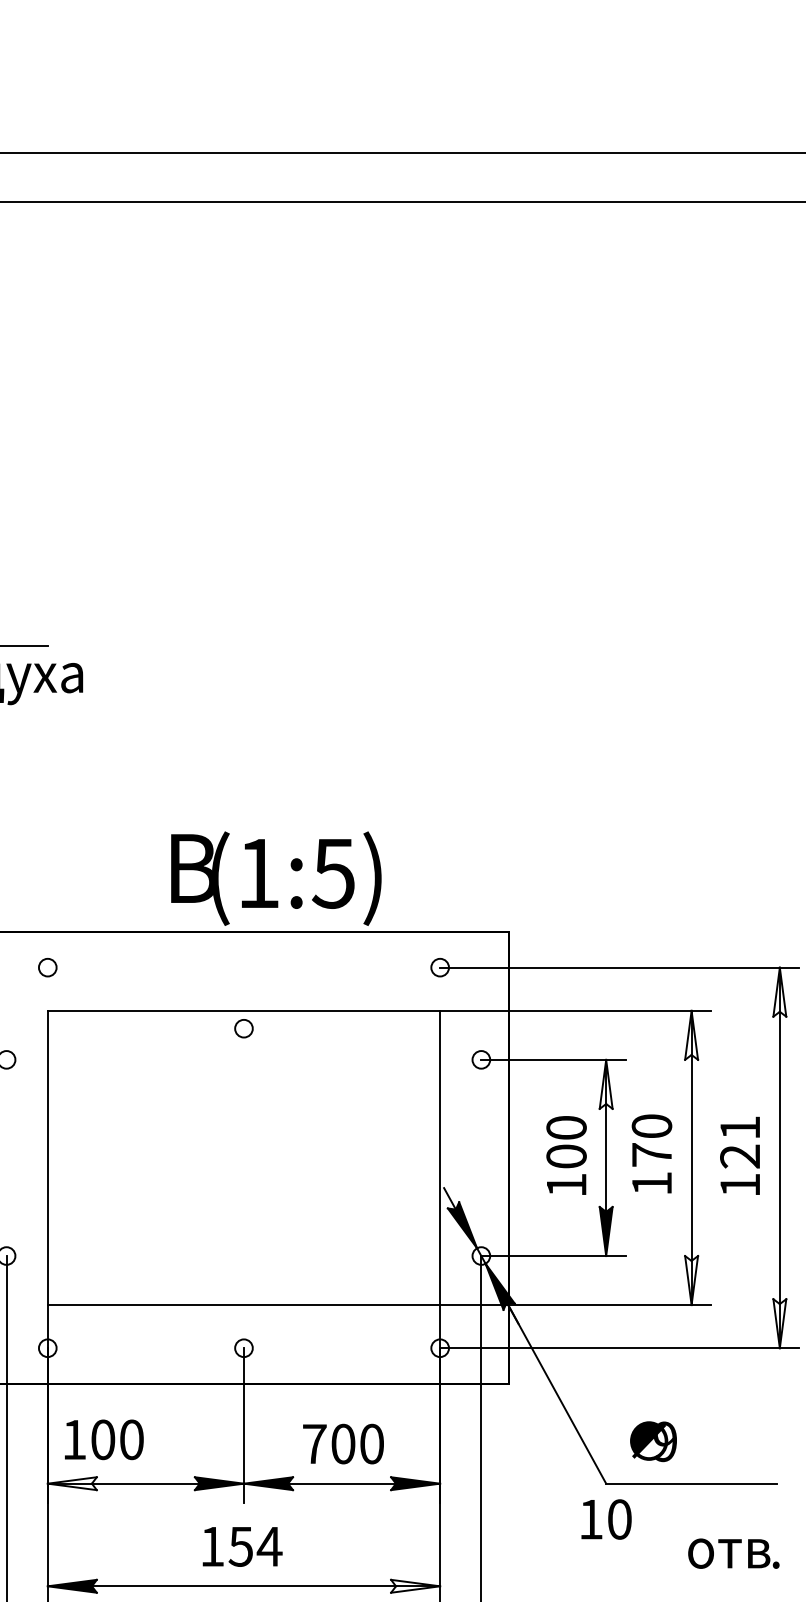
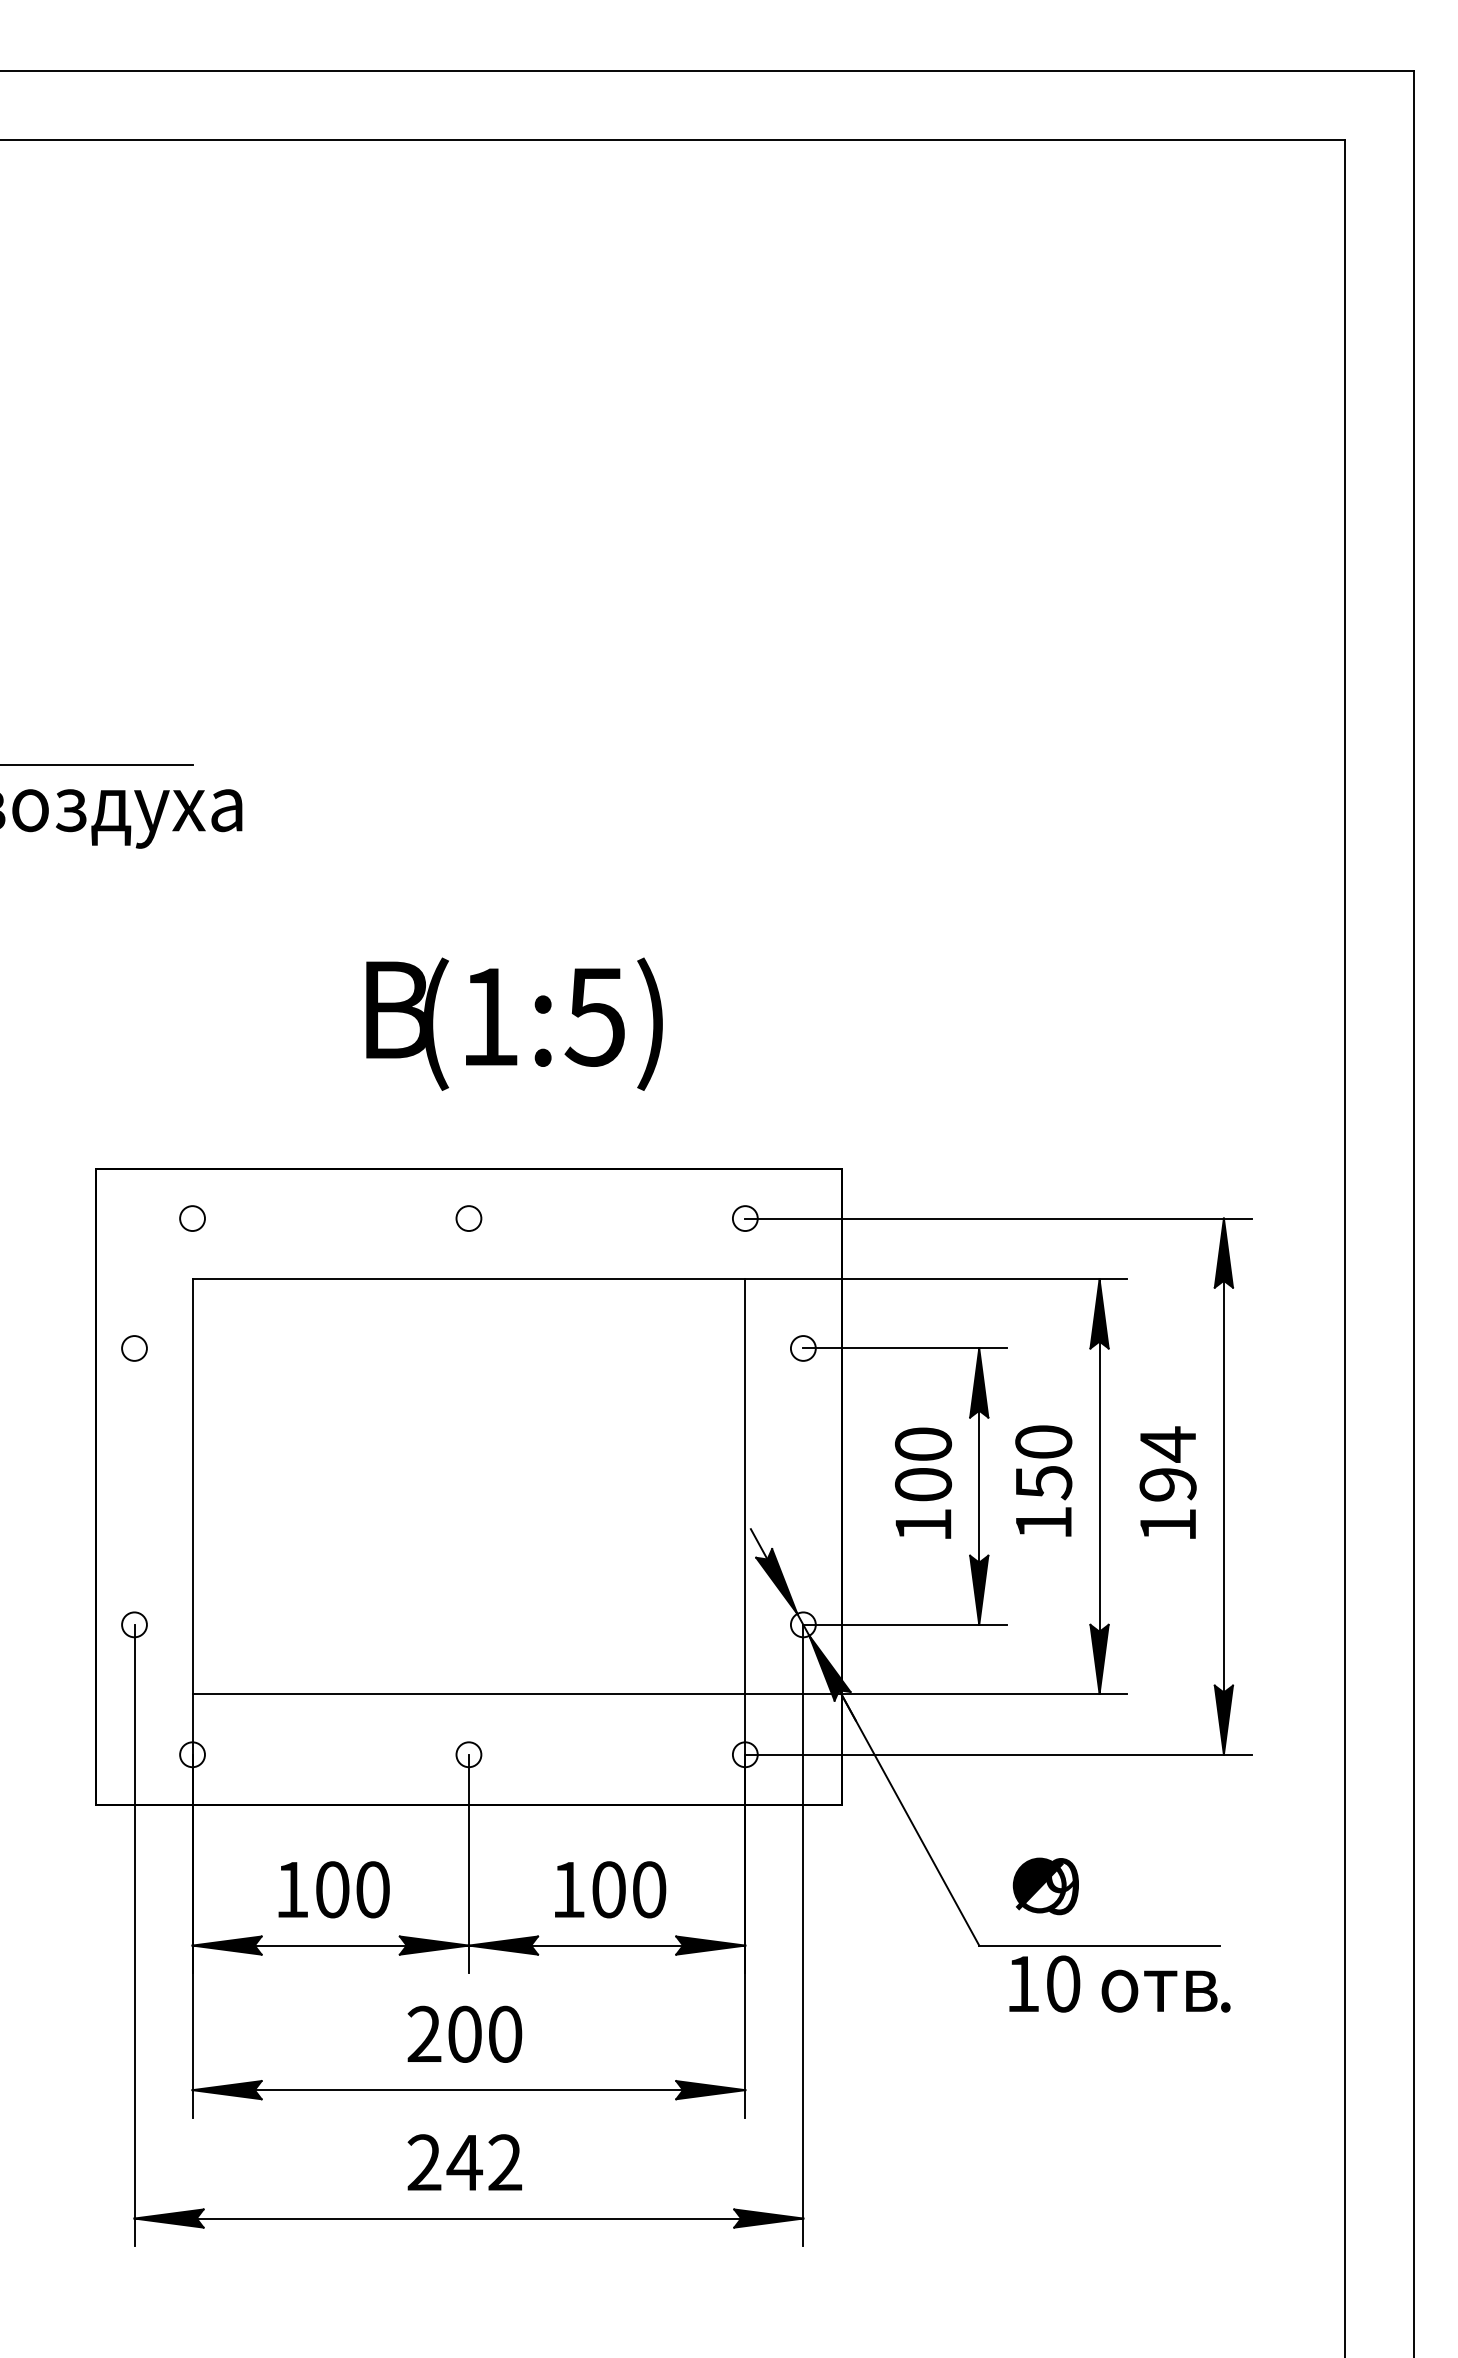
text: (276, 878) -> (514, 1023), moved
fill: (779, 991) -> (1223, 1252), added
circle: (243, 1028) -> (468, 1218), moved
fill: (691, 1035) -> (1099, 1313), added
fill: (606, 1084) -> (979, 1382), added
text: (740, 1141) -> (1168, 1463), 121 -> 194
text: (652, 1154) -> (1044, 1482), 170 -> 150
fill: (691, 1279) -> (1099, 1658), added
fill: (779, 1323) -> (1223, 1719), added
text: (103, 1439) -> (333, 1889), moved
text: (314, 1443) -> (568, 1889), 700 -> 100
fill: (71, 1483) -> (226, 1945), added
text: (606, 1519) -> (1044, 1983), moved
text: (241, 1546) -> (465, 2033), 154 -> 200
text: (733, 1553) -> (1165, 1990), moved
fill: (415, 1586) -> (710, 2090), added

